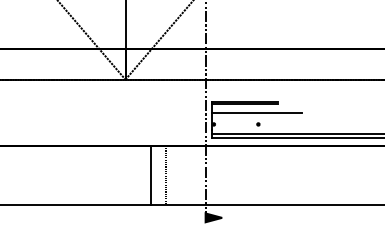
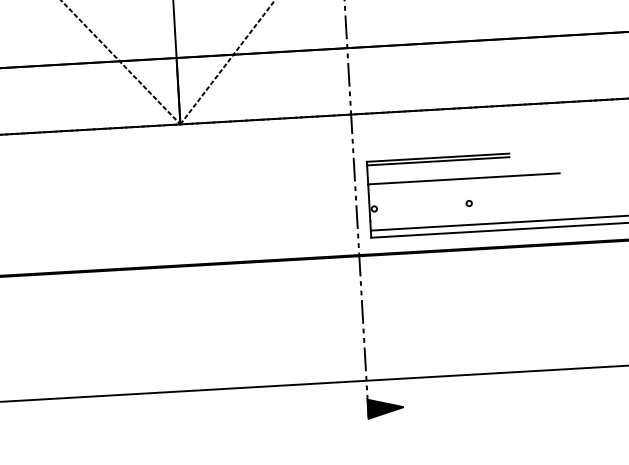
line: (151, 175) -> (247, 325), removed
line: (165, 175) -> (277, 323), removed

